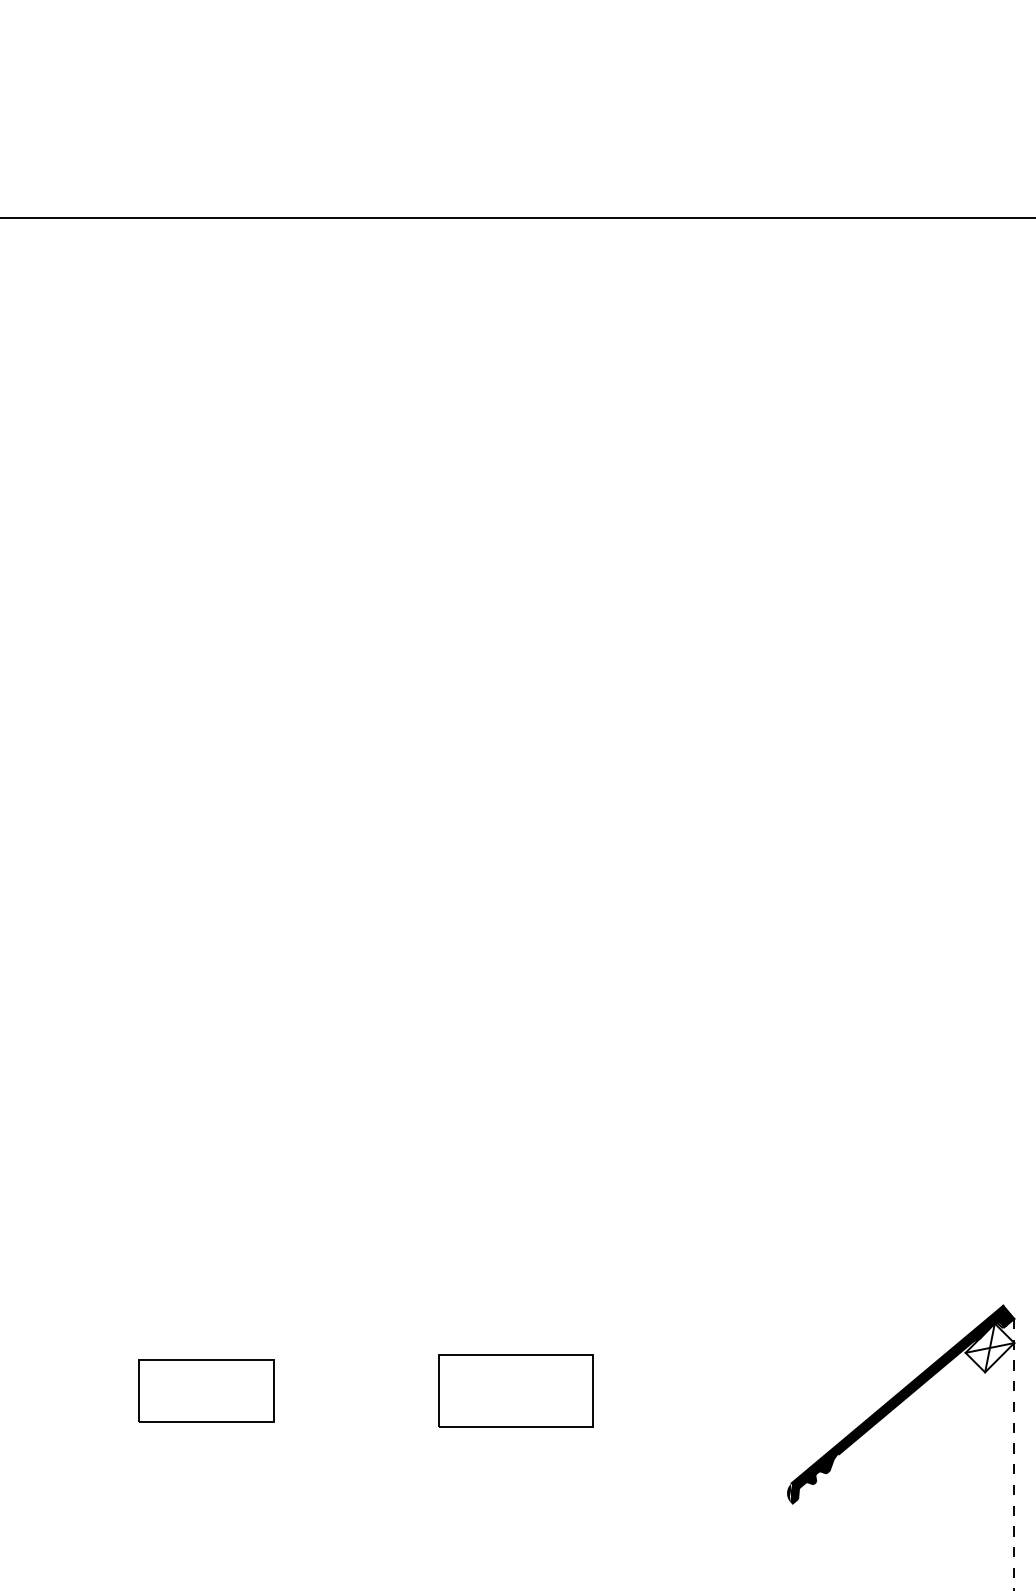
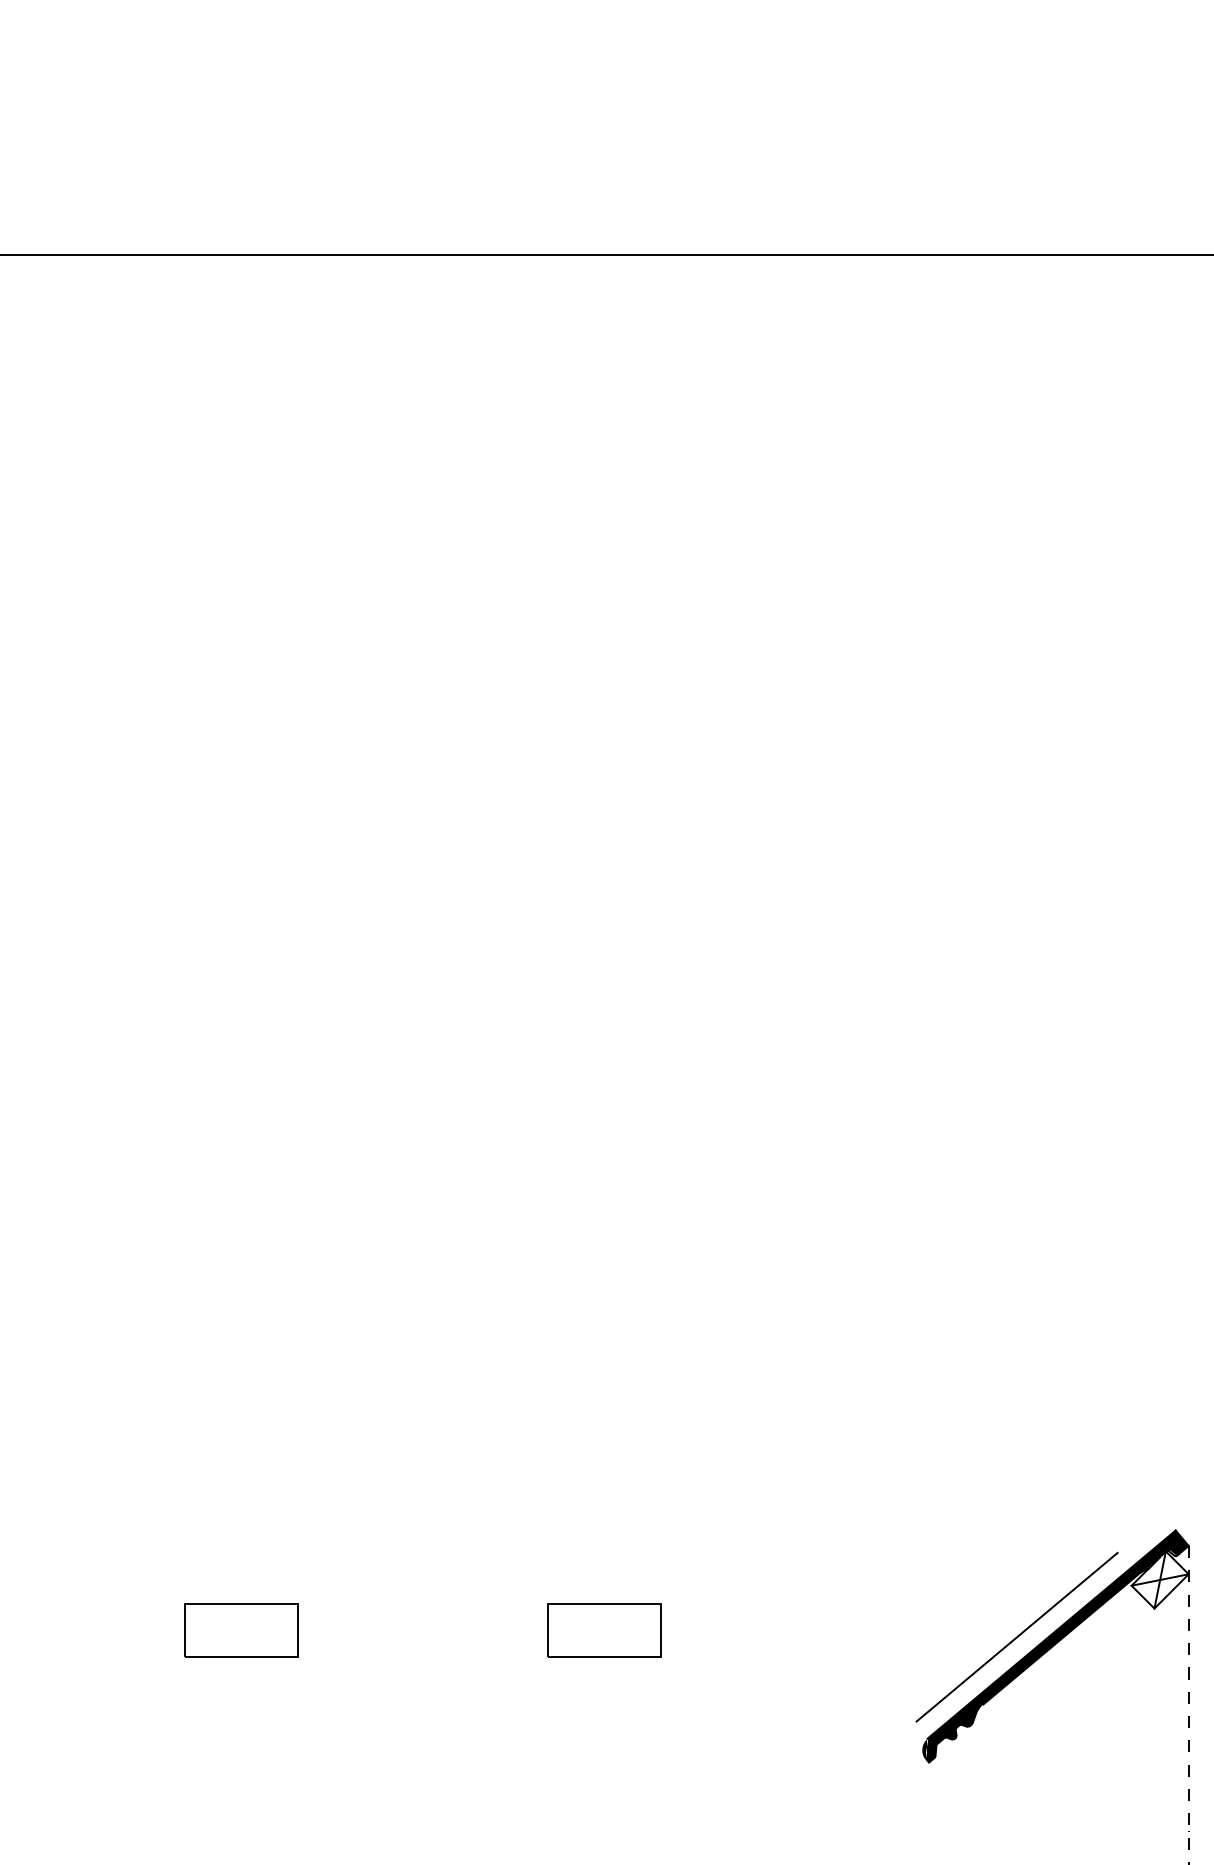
part: (205, 1390) -> (240, 1629), size x0.71
part: (515, 1390) -> (604, 1629), size x0.62
line: (867, 1396) -> (1016, 1636), added

